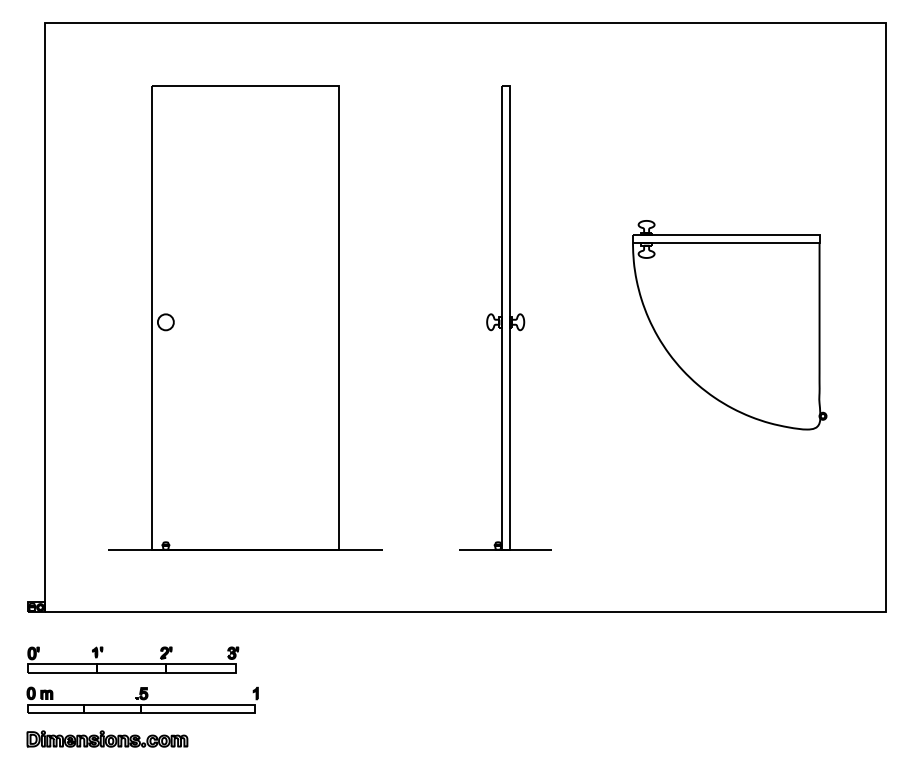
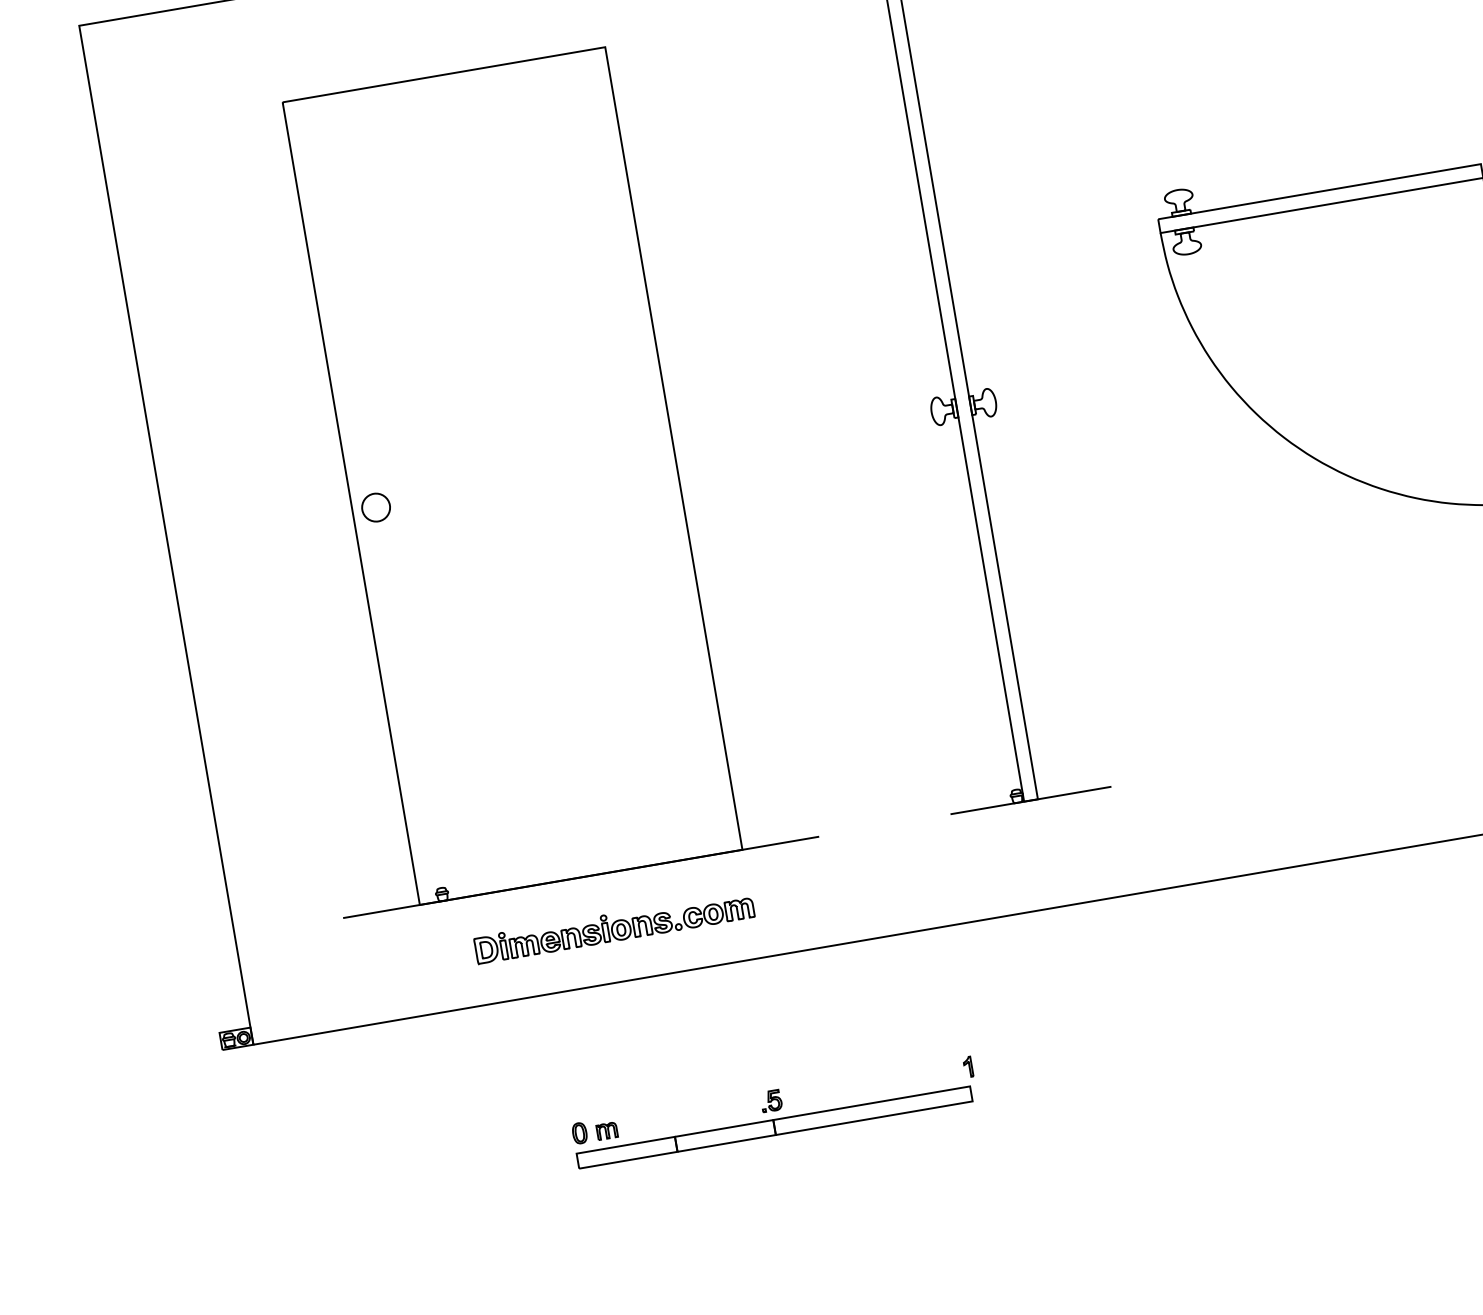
part: (133, 659) -> (419, 1100), removed
part: (142, 699) -> (774, 1110), moved
part: (107, 738) -> (614, 926), moved

